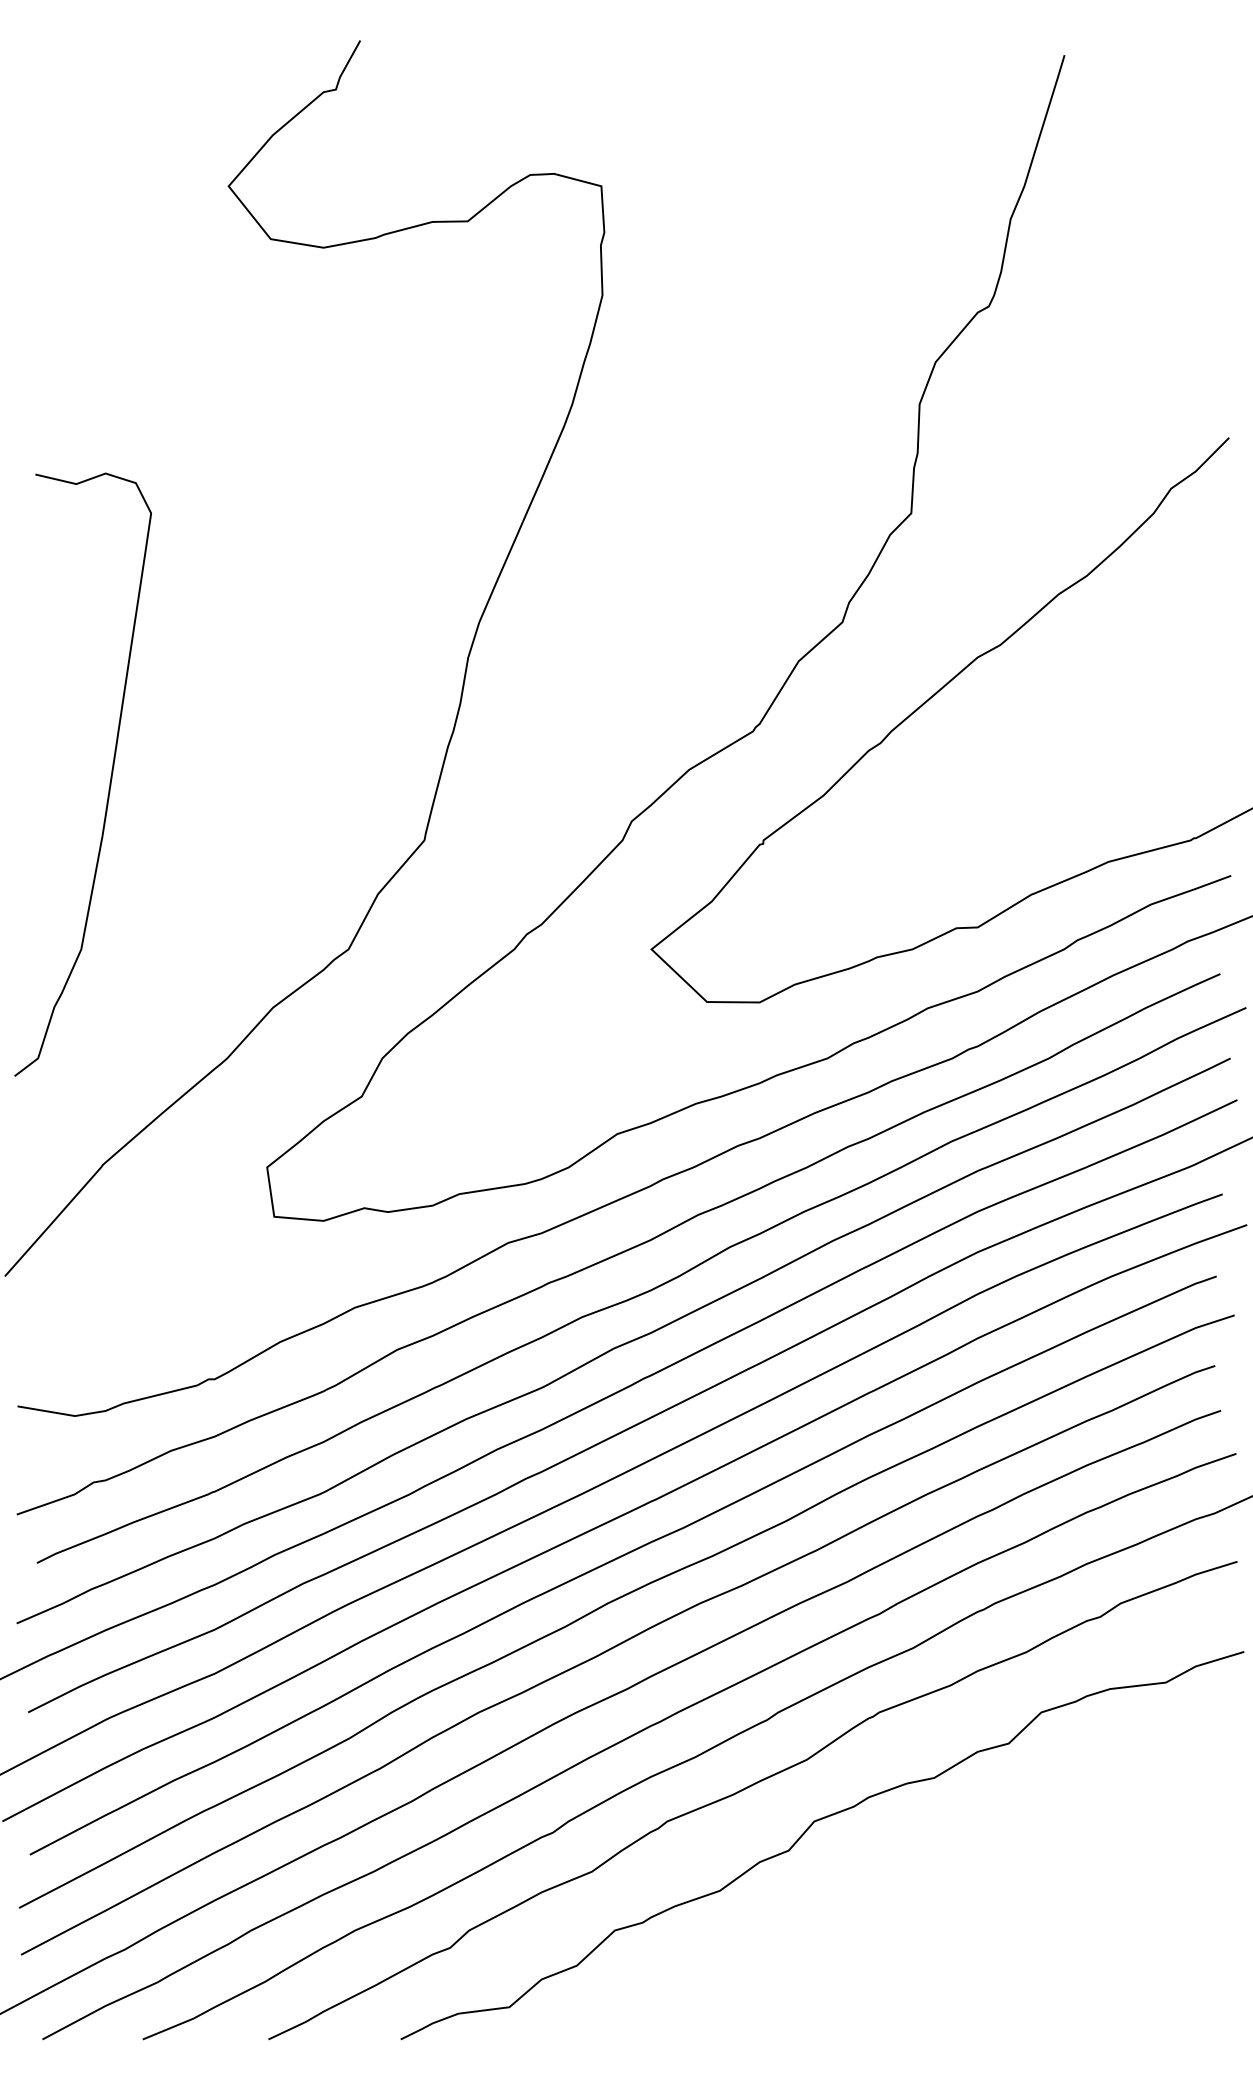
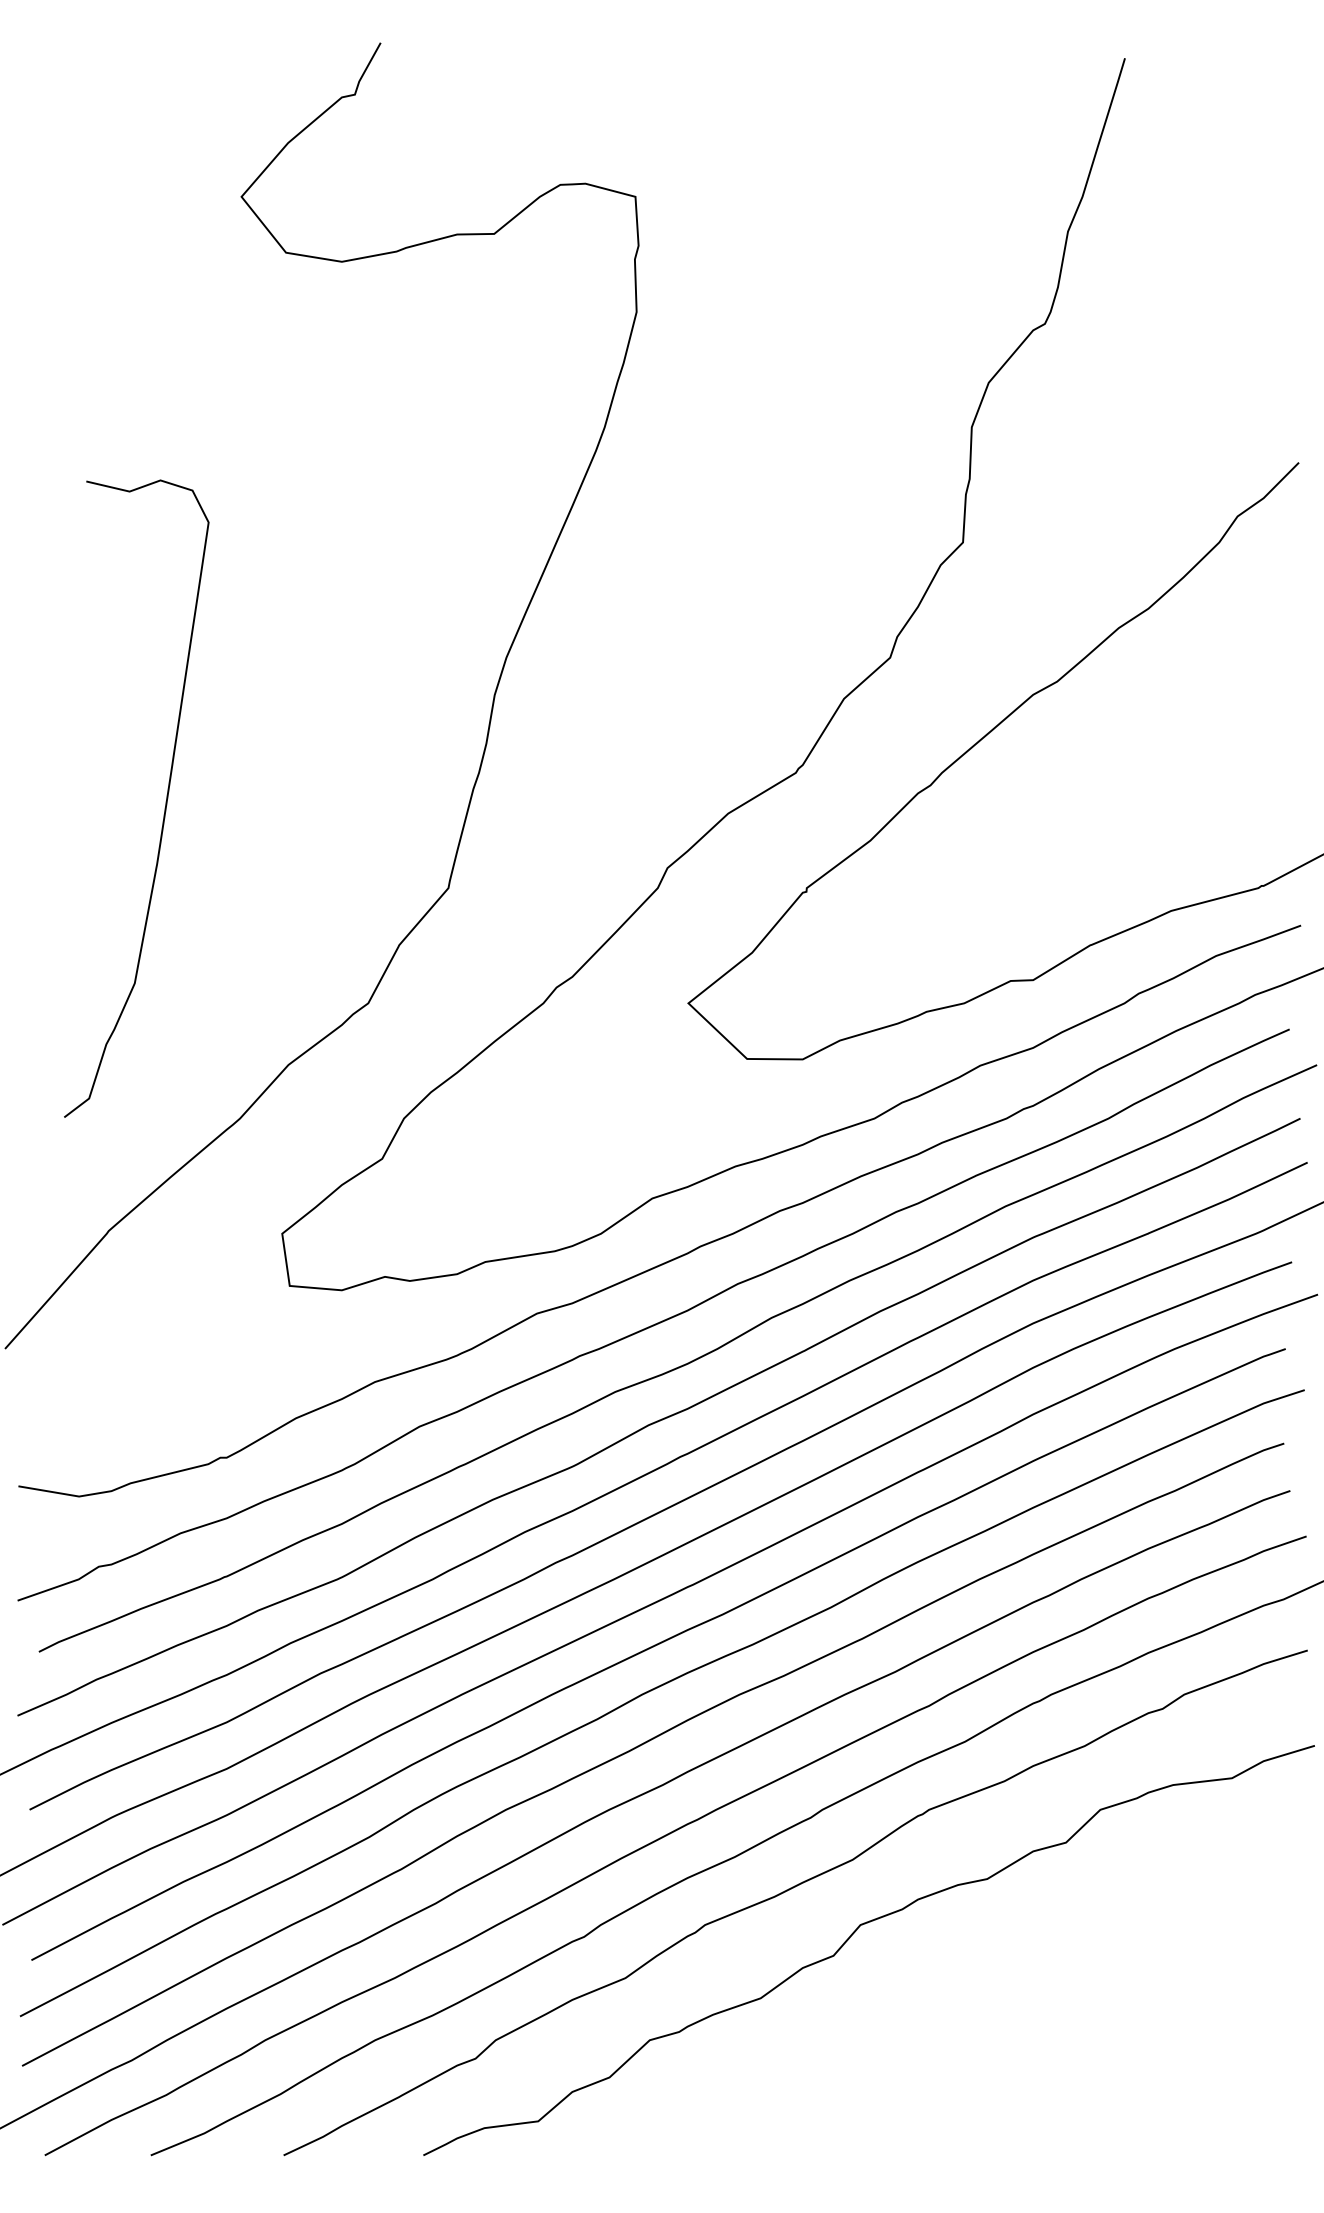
curve: (110, 777) -> (165, 801), moved

